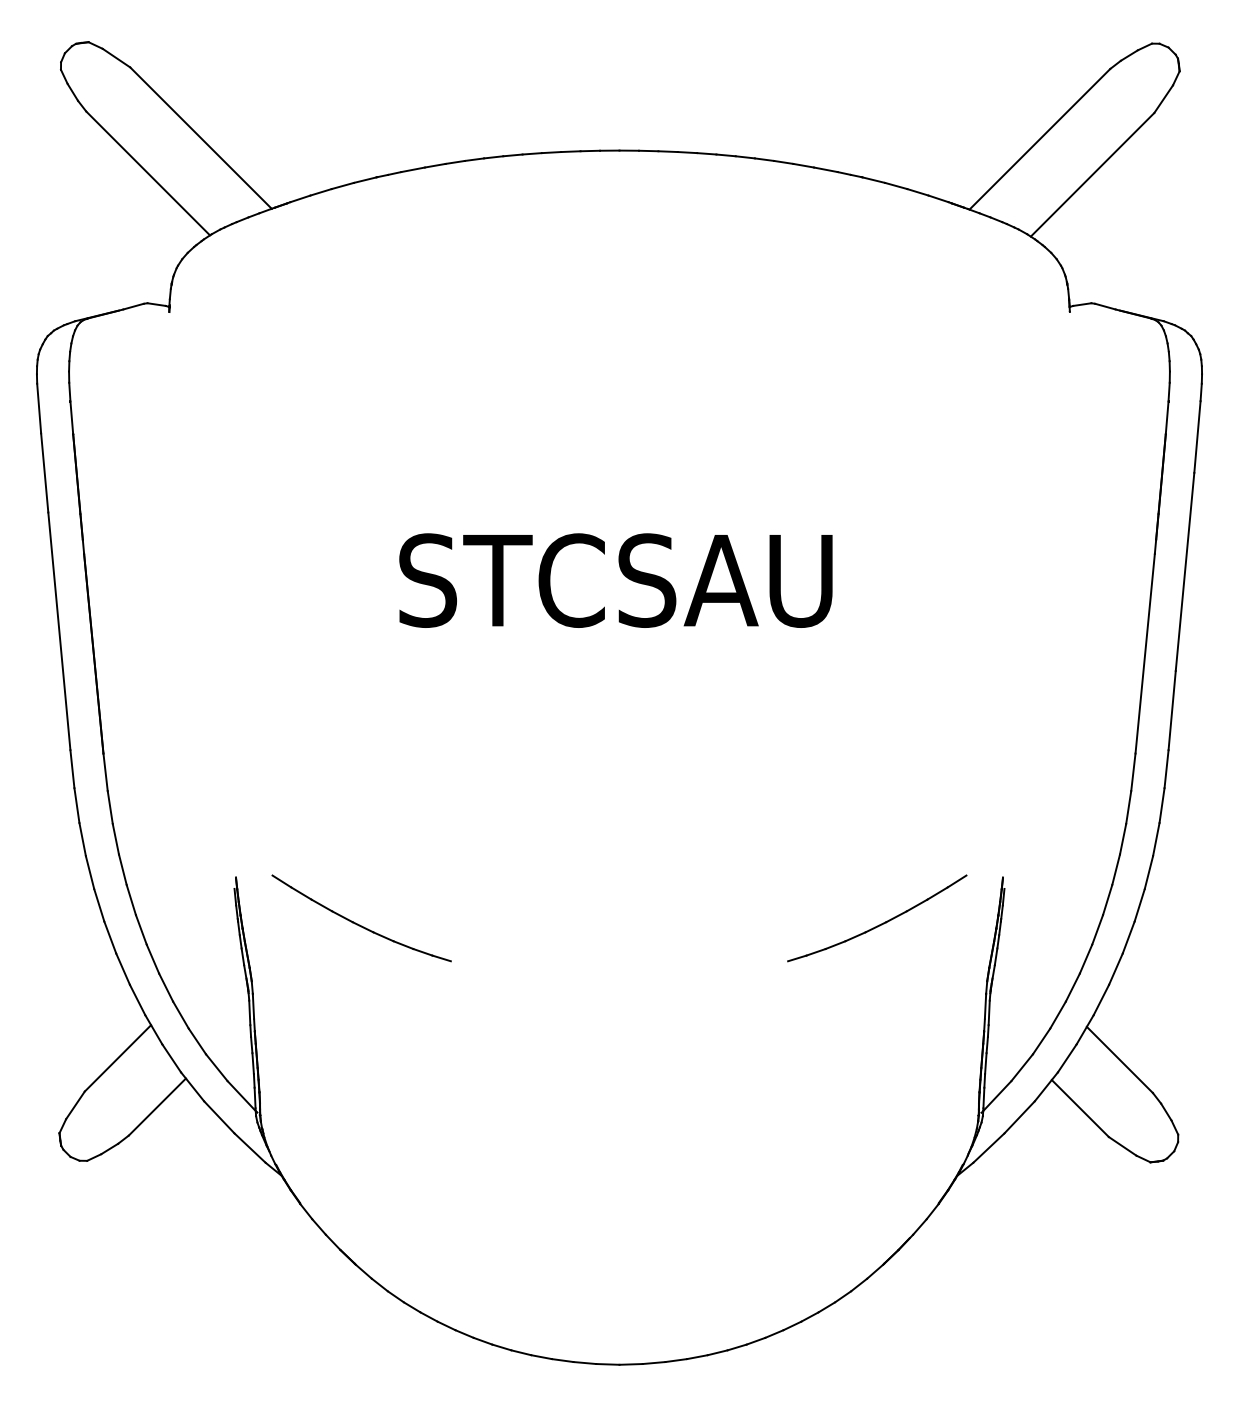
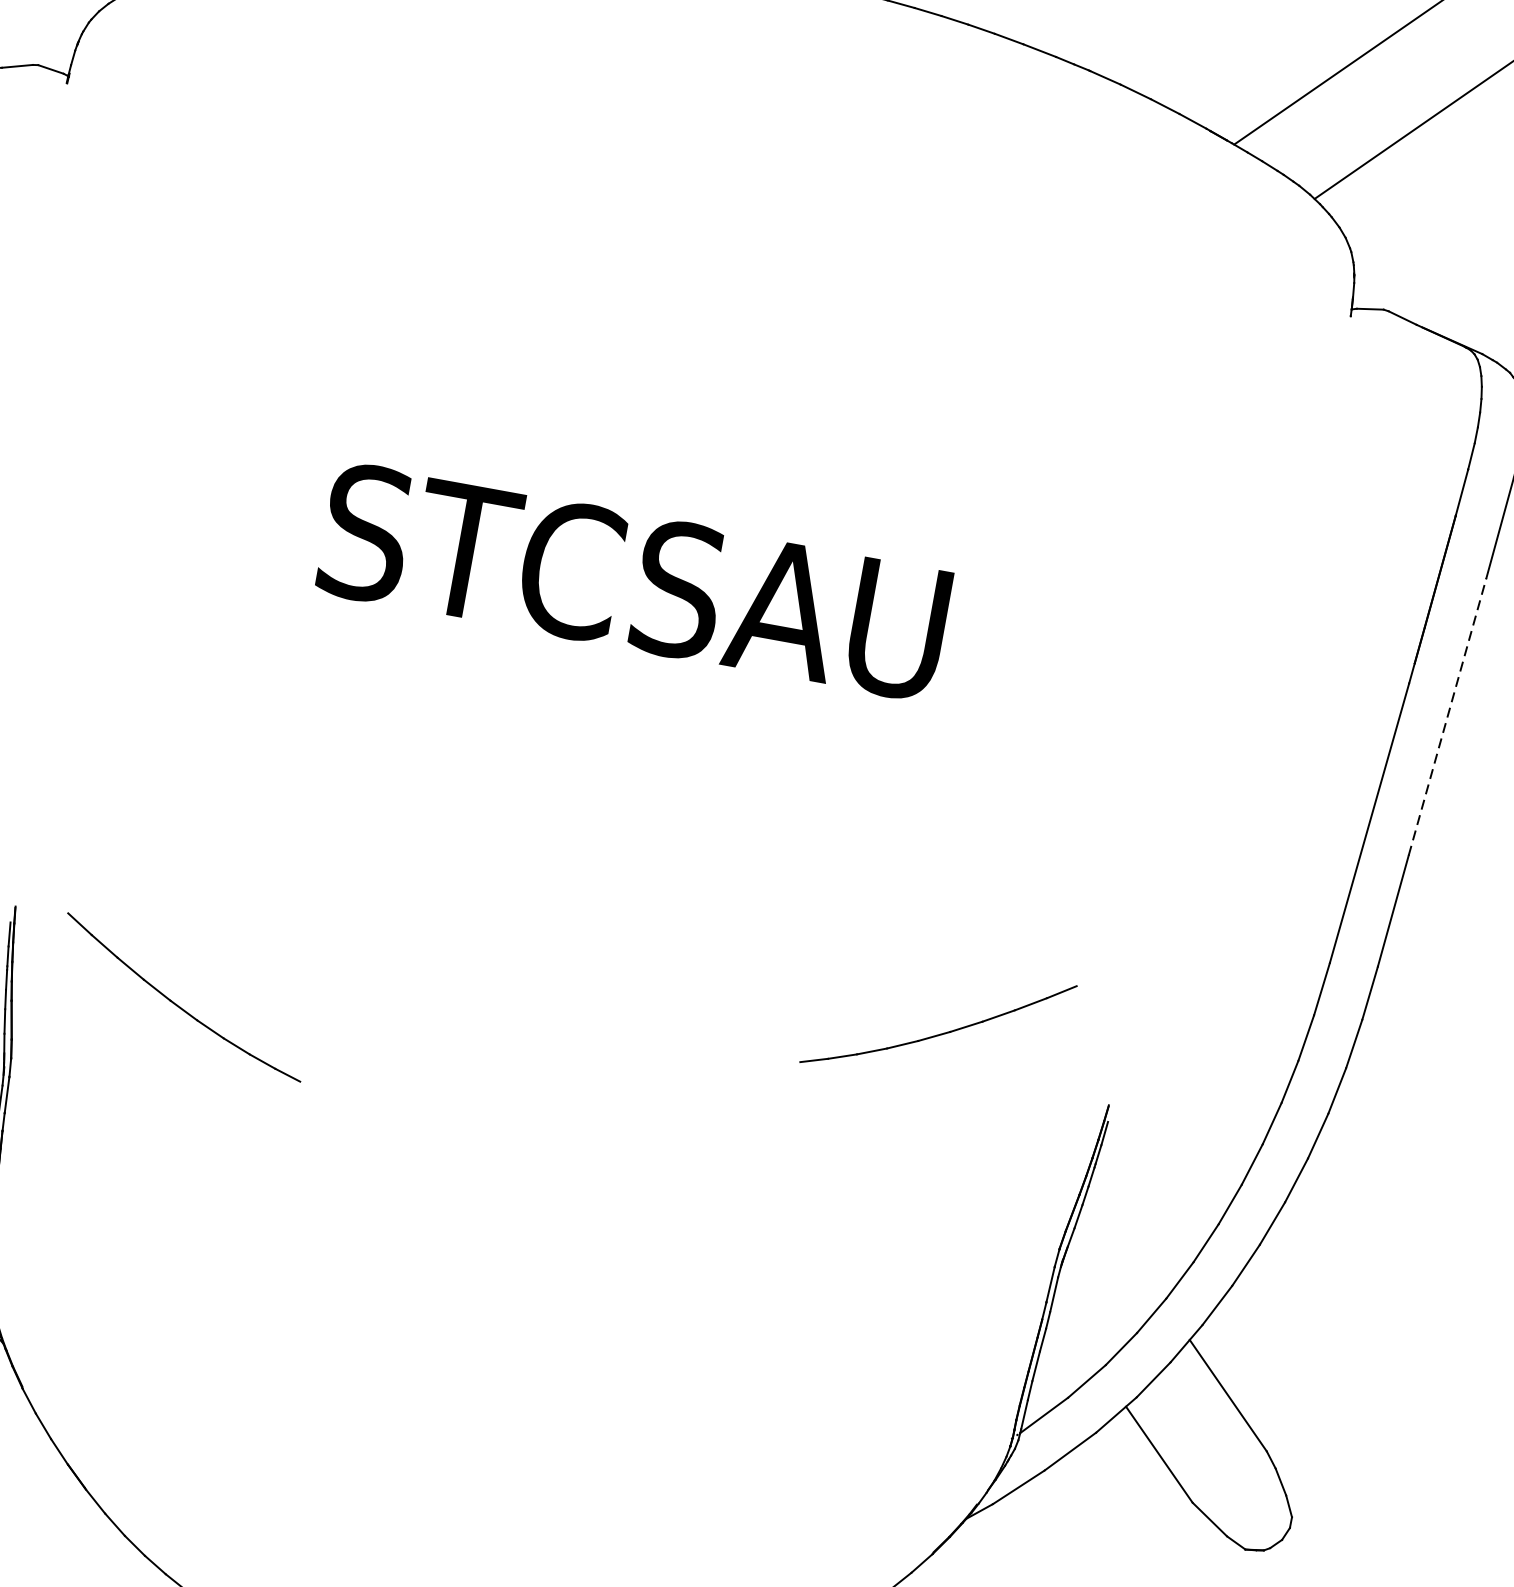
line: (1185, 571) -> (1448, 716), solid -> dashed
part: (879, 924) -> (940, 1033), moved

